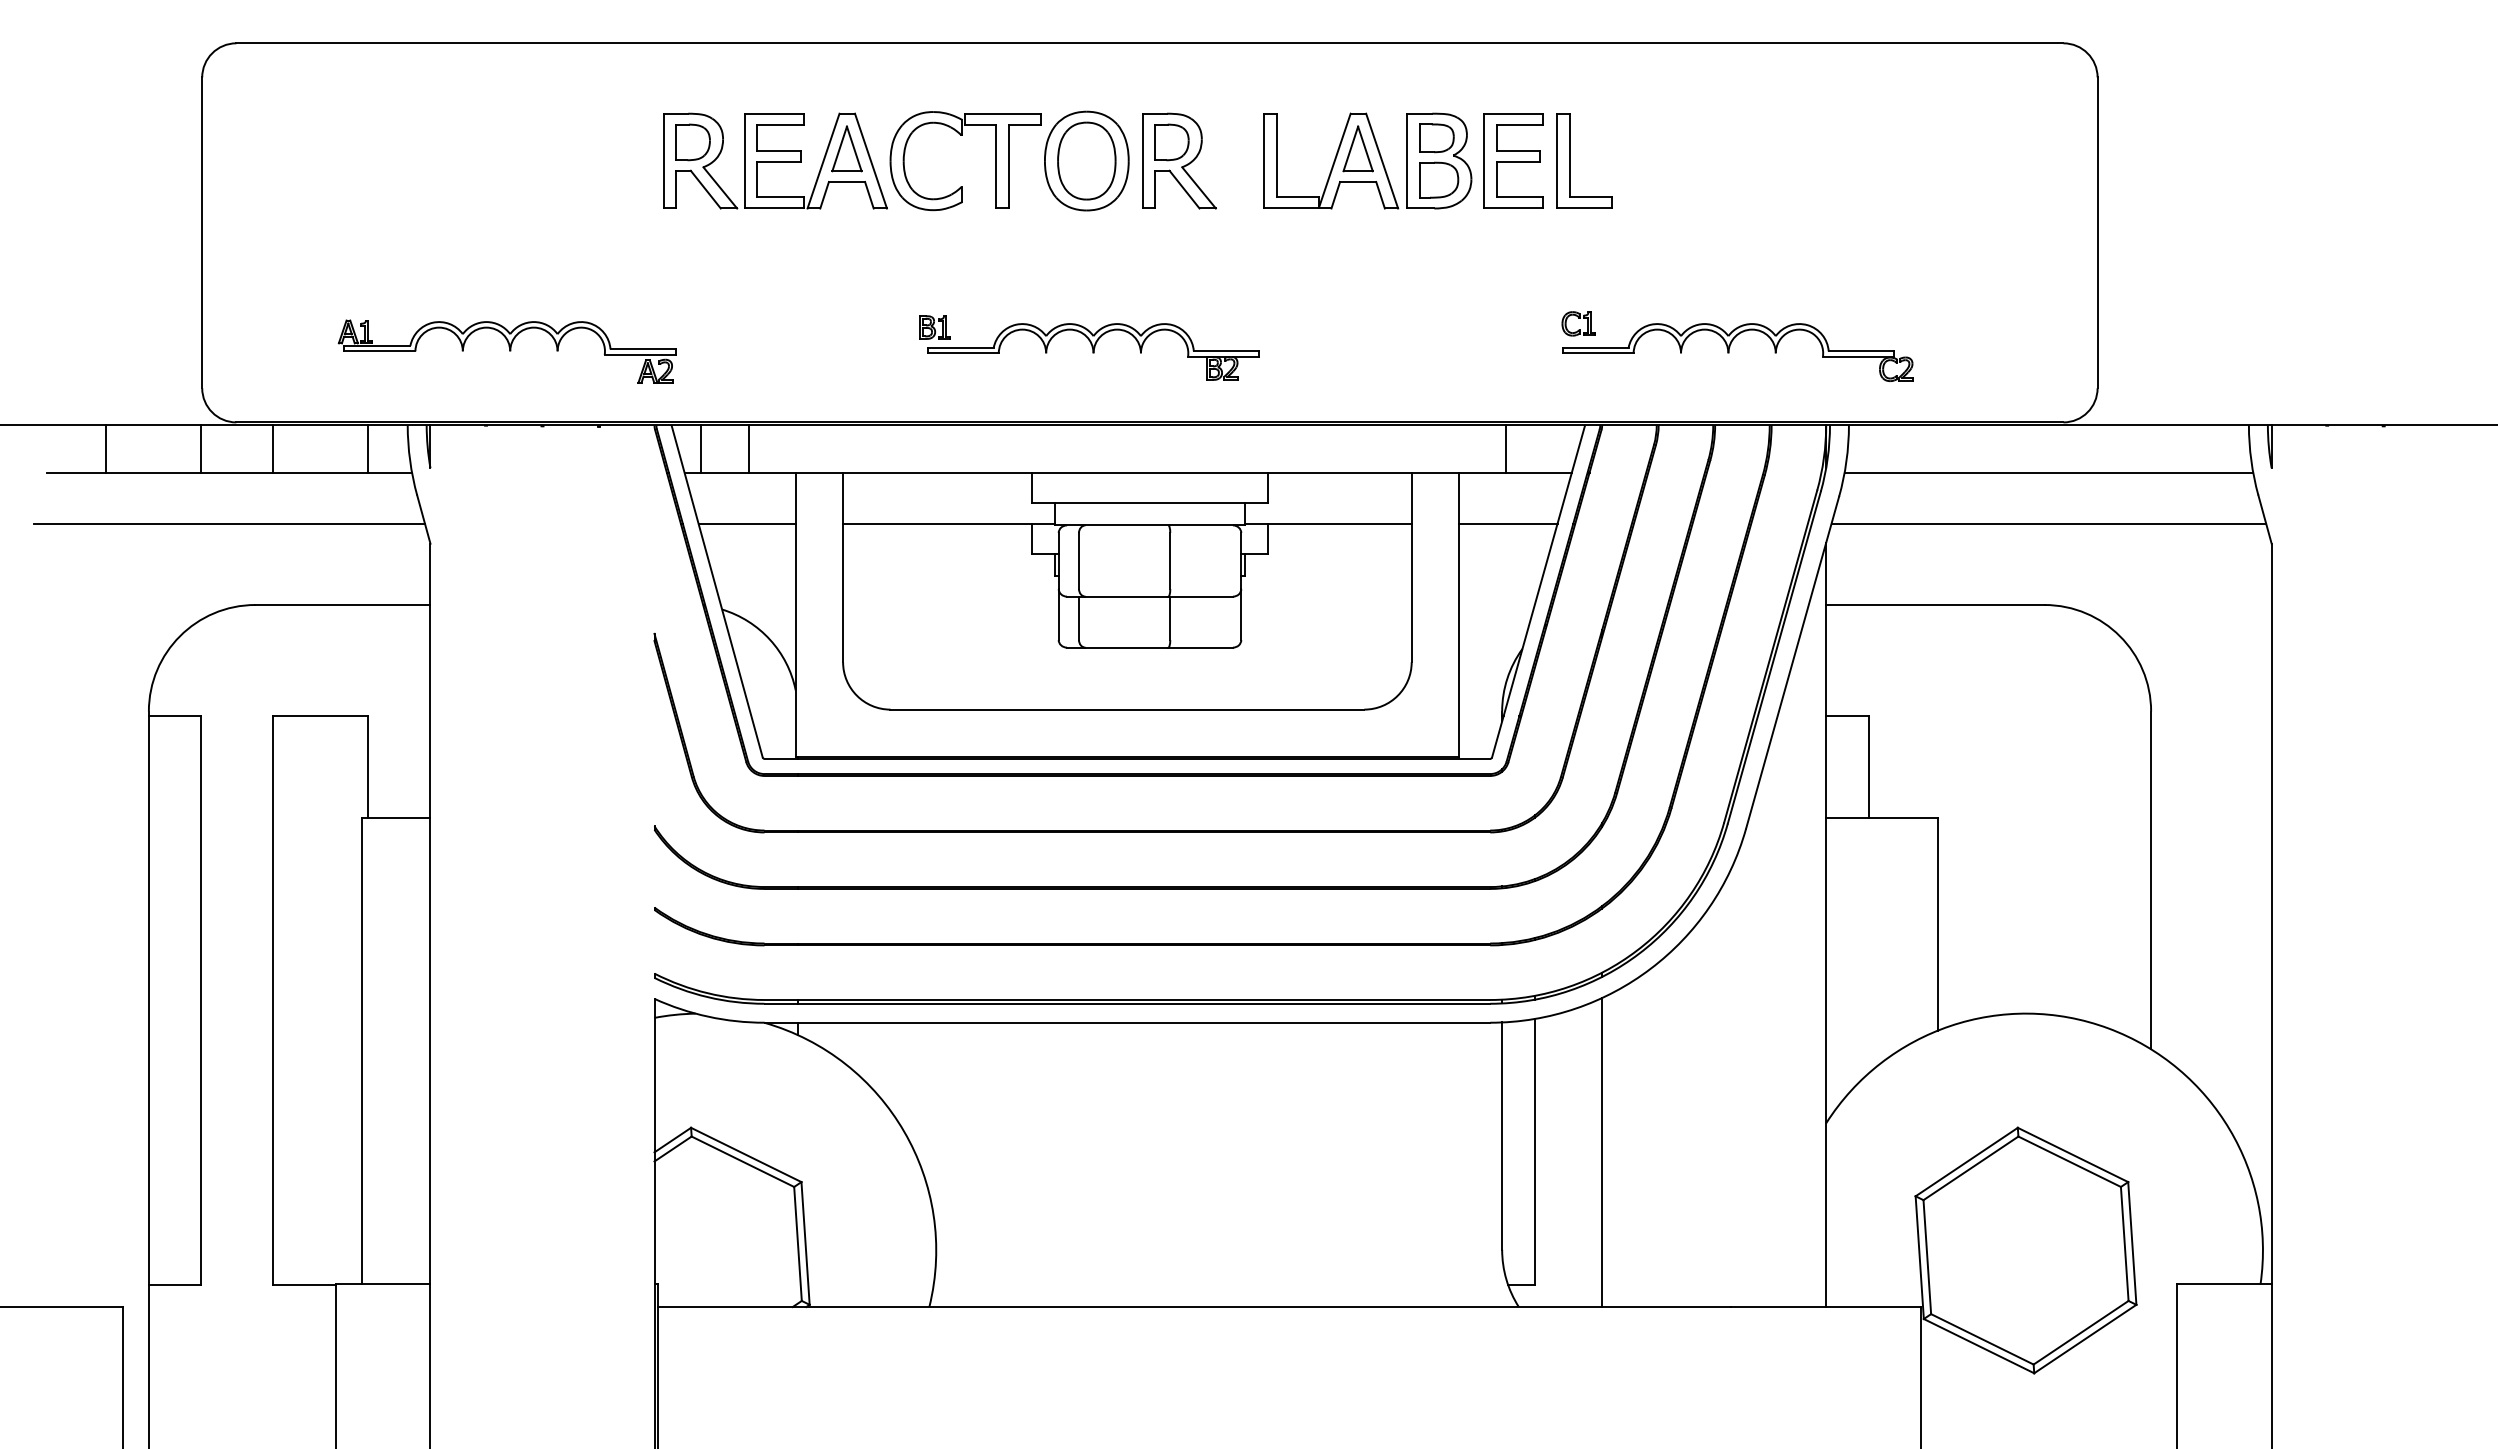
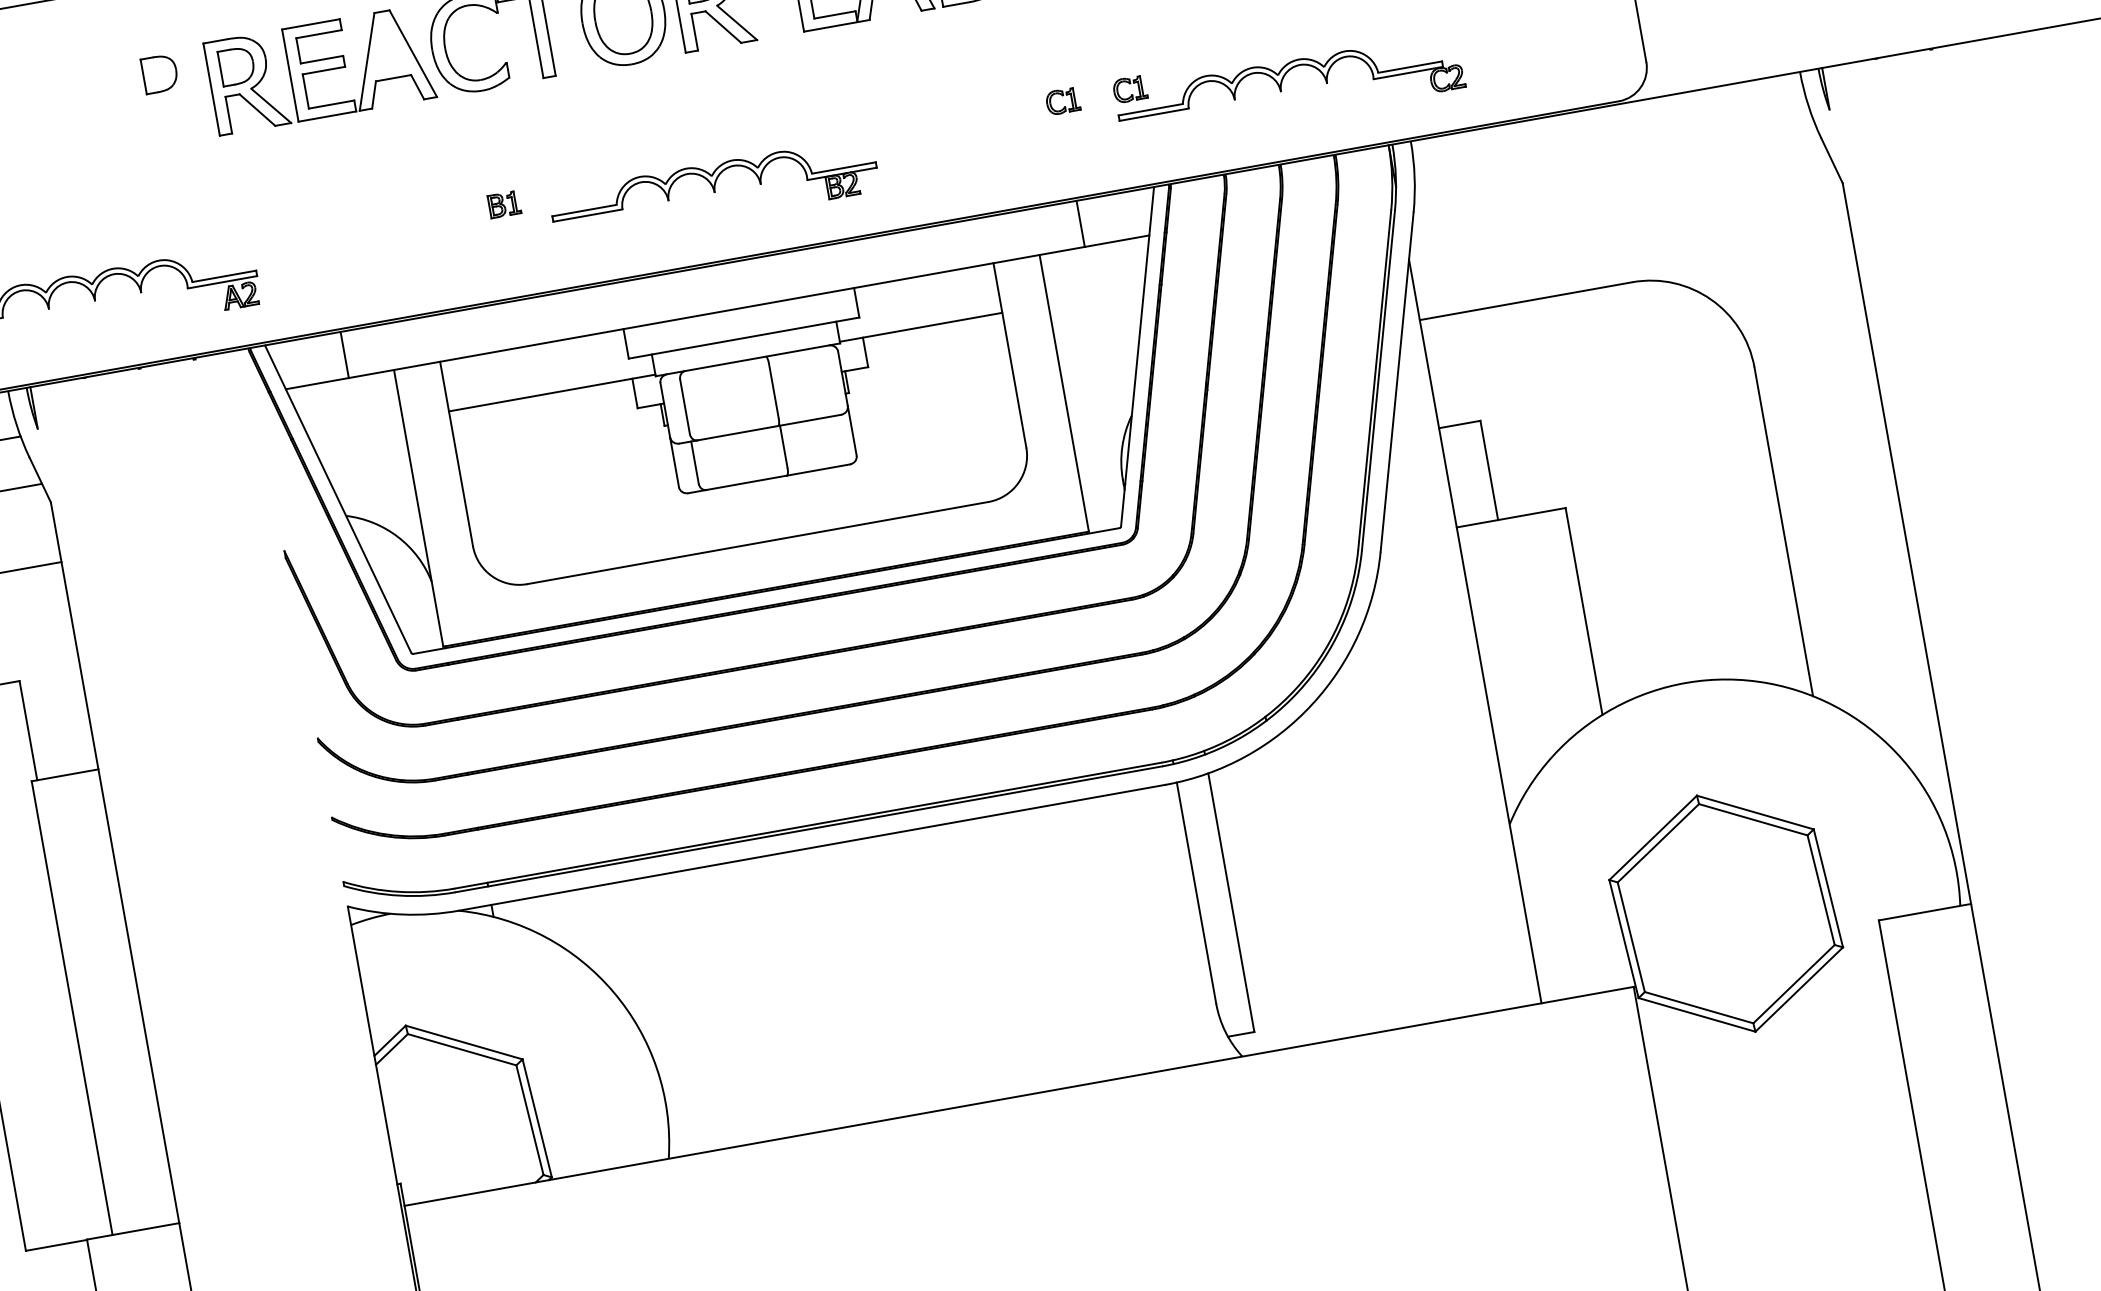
part: (614, 136) -> (159, 74), added
part: (846, 148) -> (387, 45), removed
part: (1509, 323) -> (1062, 101), added
part: (1093, 351) -> (714, 191), moved
line: (701, 448) -> (298, 362), removed
line: (2048, 472) -> (1613, 152), removed
line: (746, 523) -> (354, 427), removed
line: (1508, 523) -> (1096, 295), removed
line: (2048, 523) -> (1622, 202), removed
line: (1602, 1152) -> (1297, 891), removed

